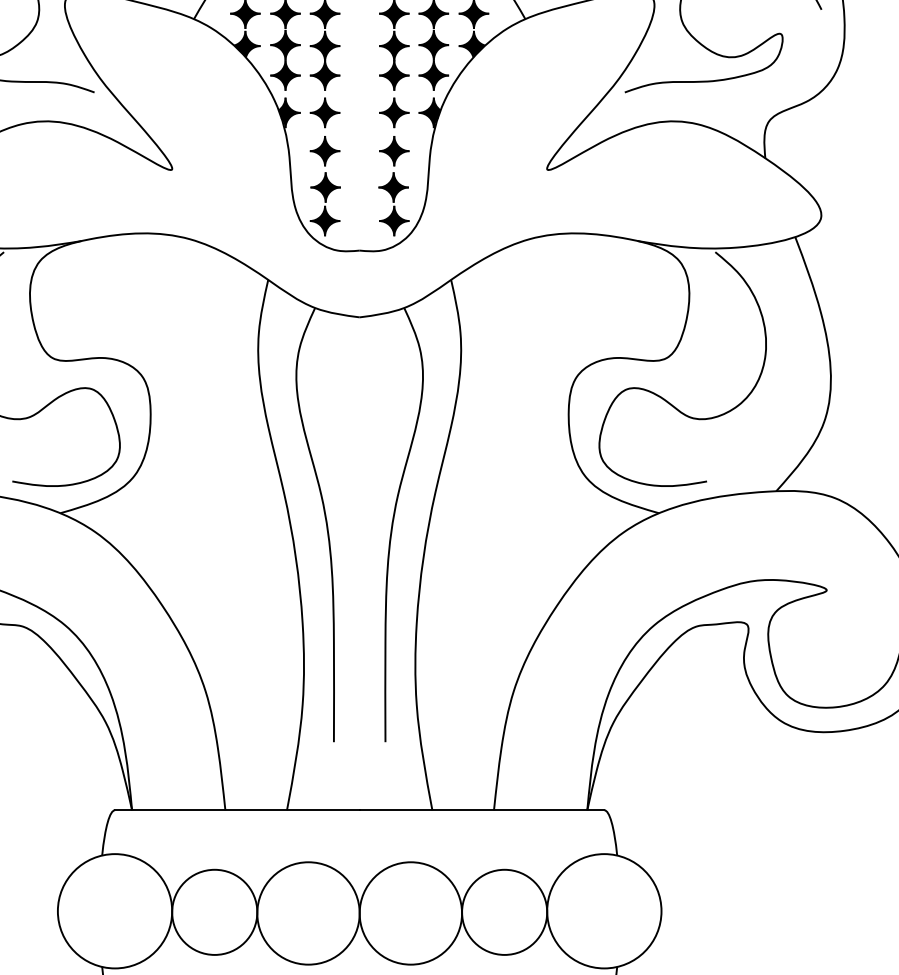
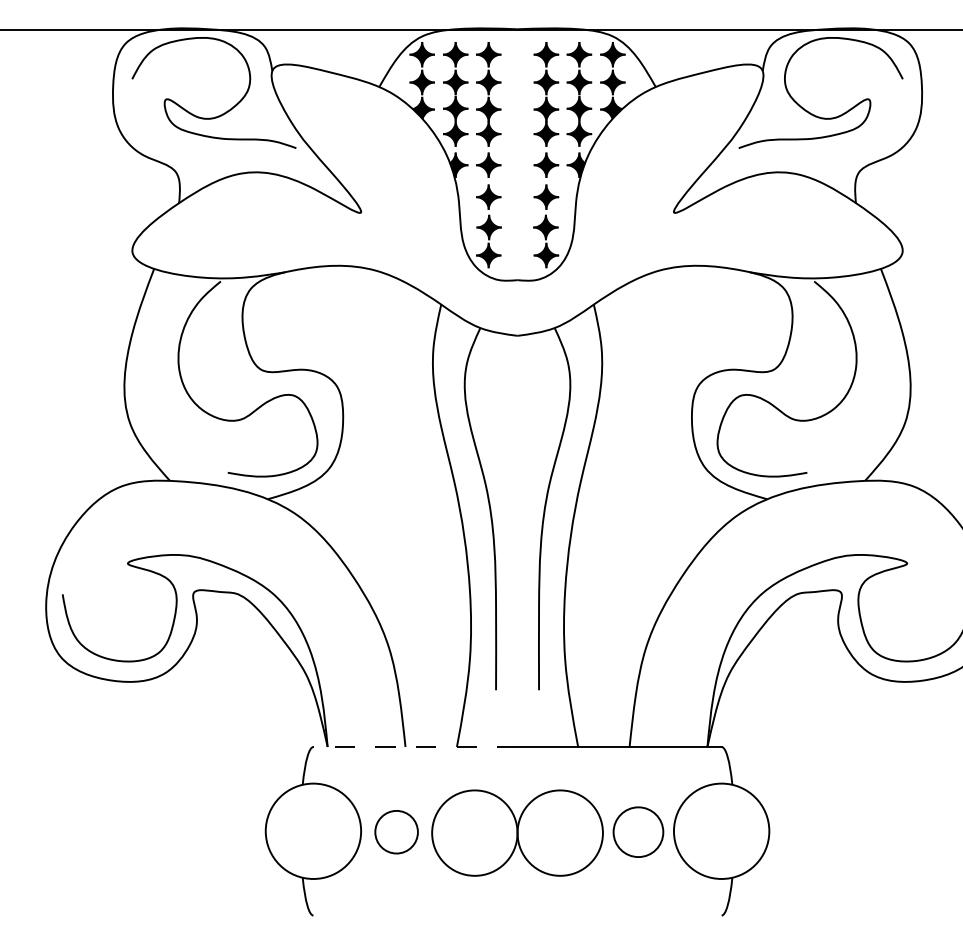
line: (237, 810) -> (415, 747), solid -> dashed
circle: (214, 911) -> (396, 831), size x0.6
circle: (503, 911) -> (637, 831), size x0.7

